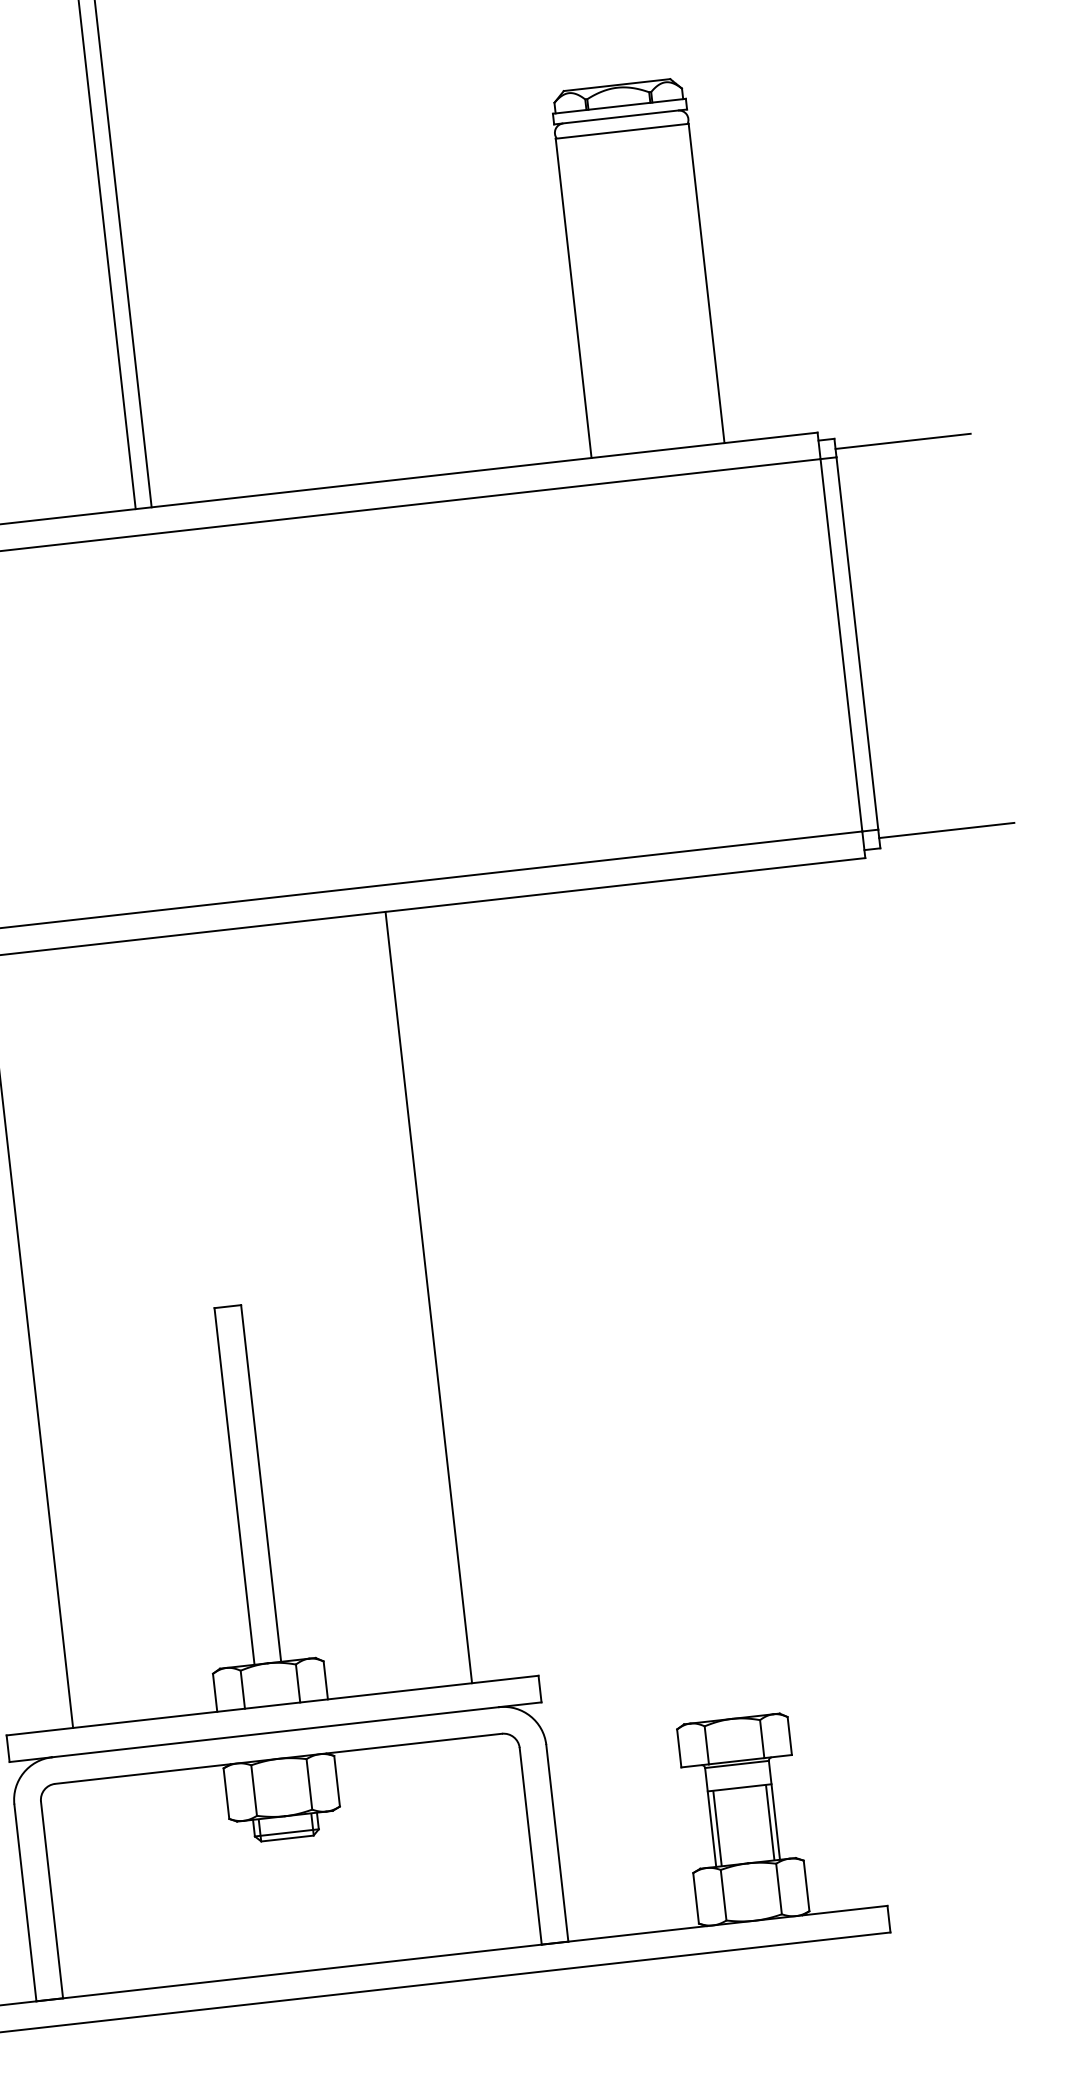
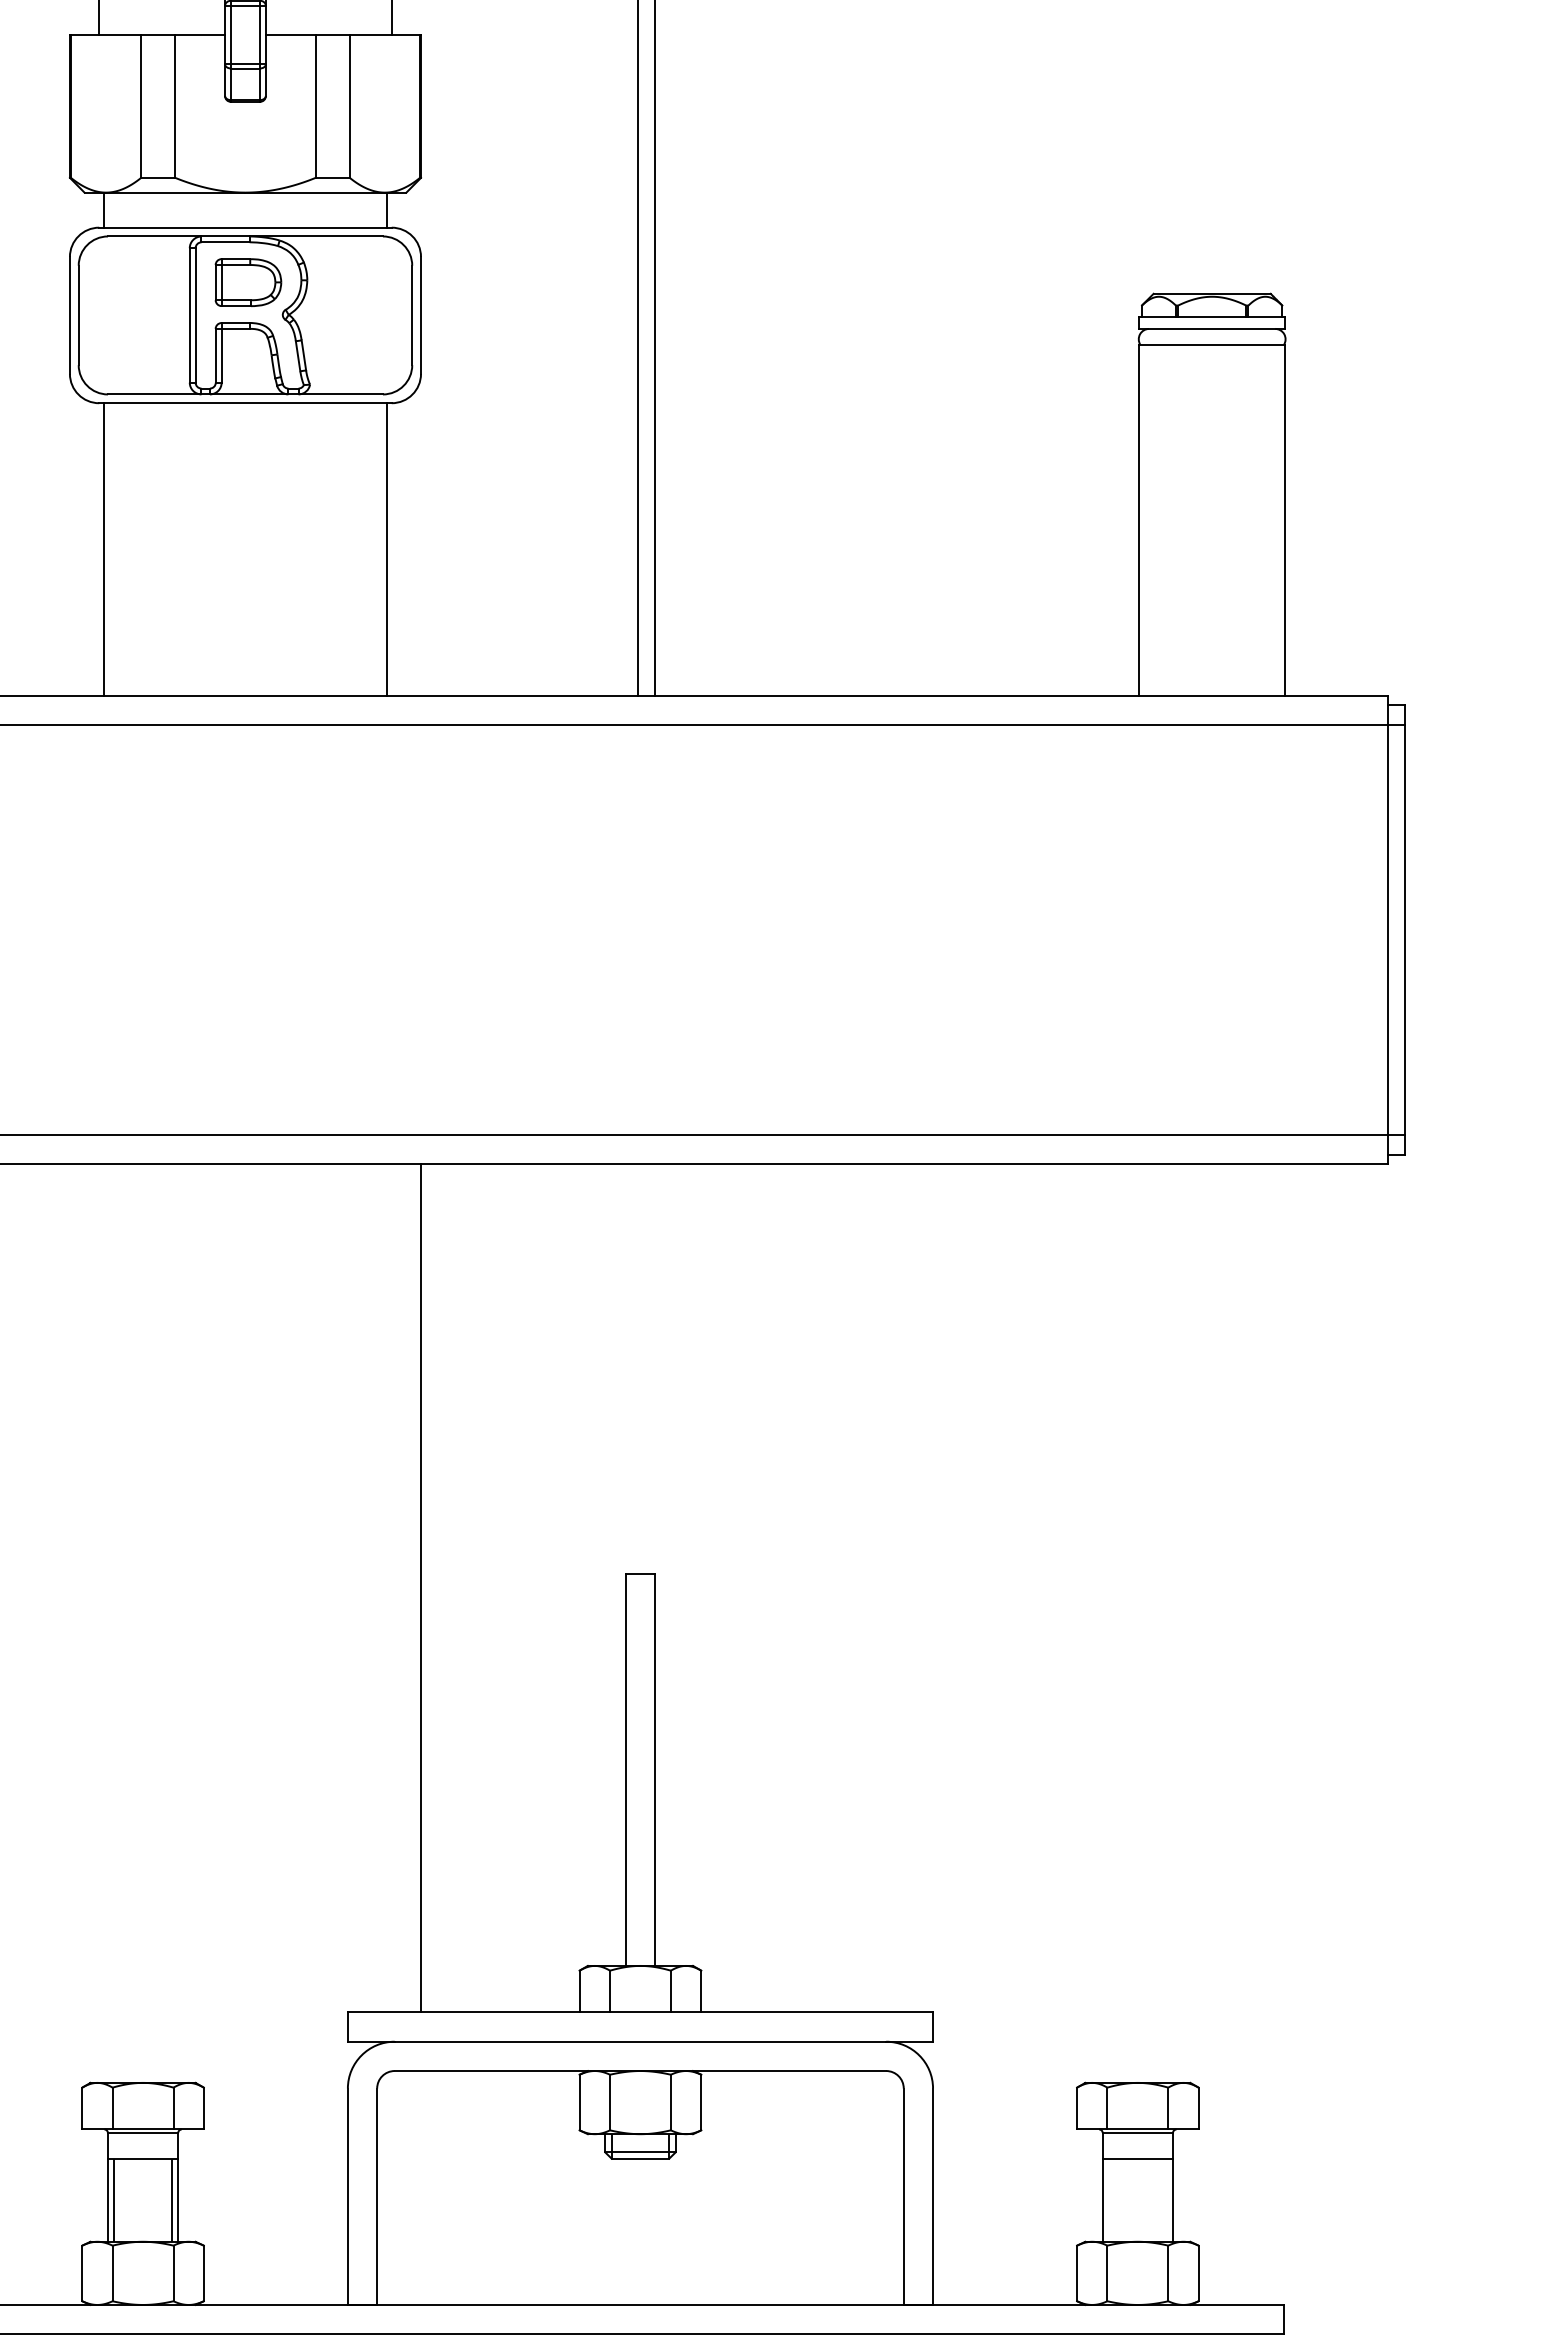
line: (903, 441) -> (1479, 715), removed
line: (946, 830) -> (1479, 1143), removed
line: (428, 1296) -> (859, 1587), removed
line: (769, 1821) -> (1166, 2199), removed
line: (717, 1827) -> (1108, 2199), removed

